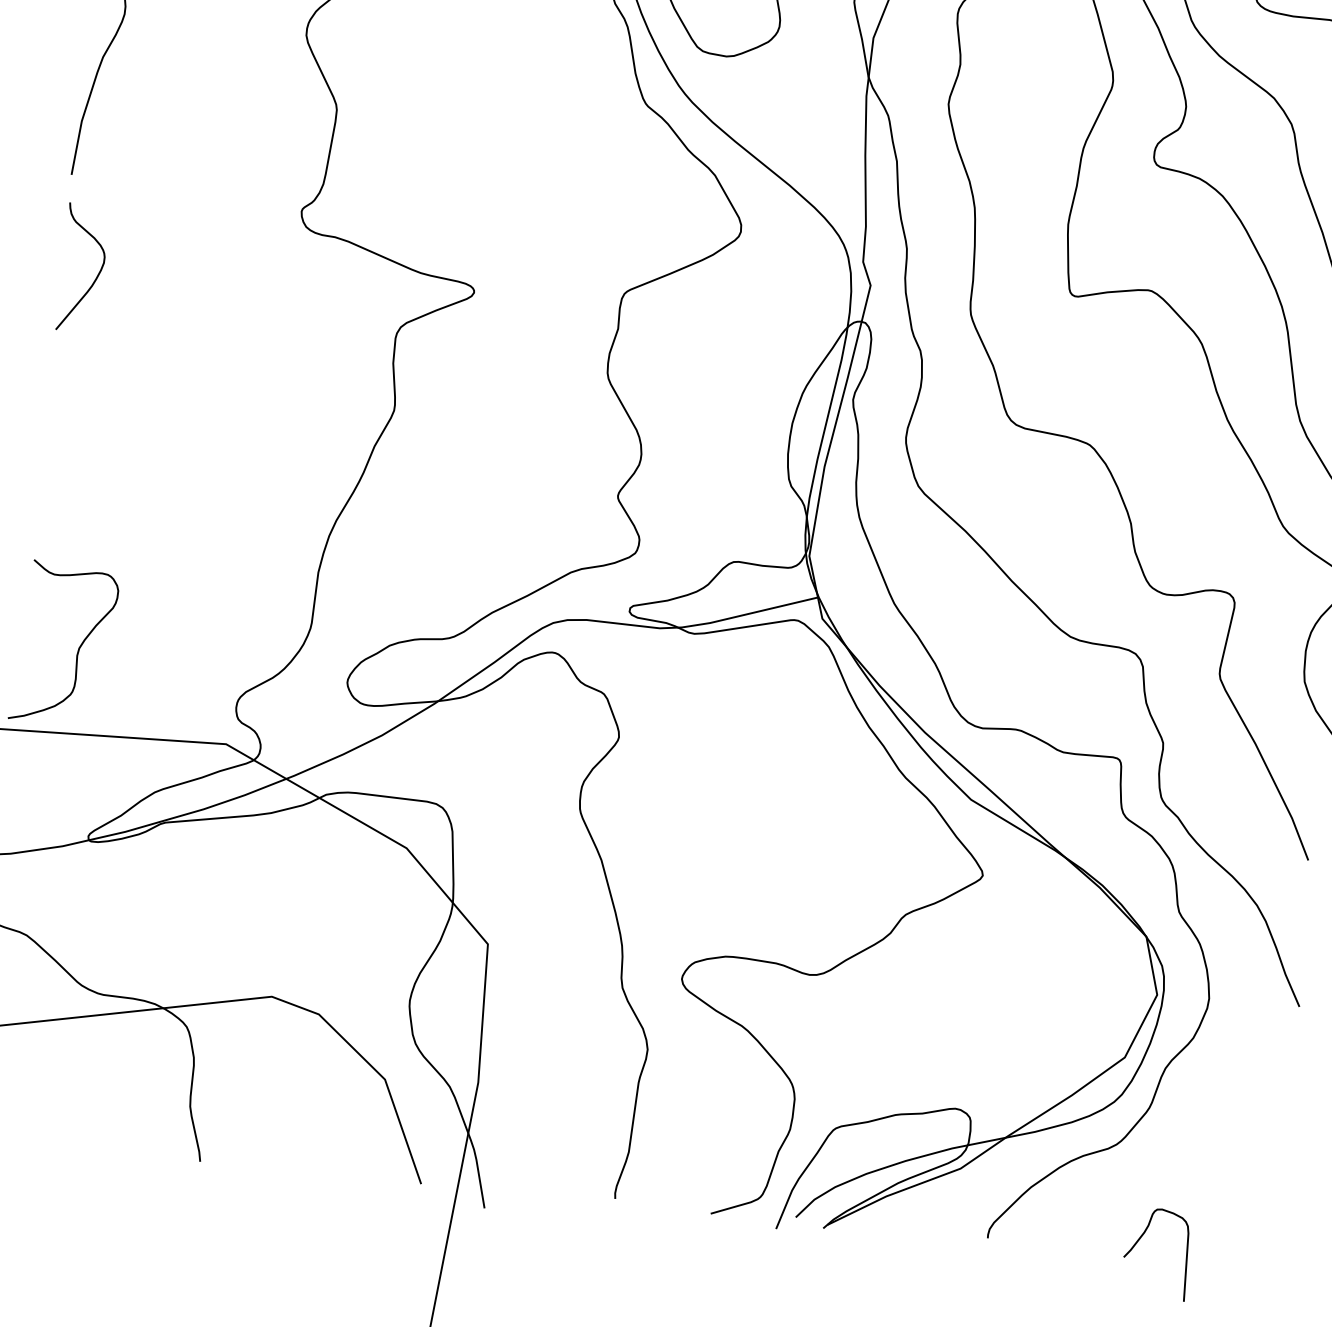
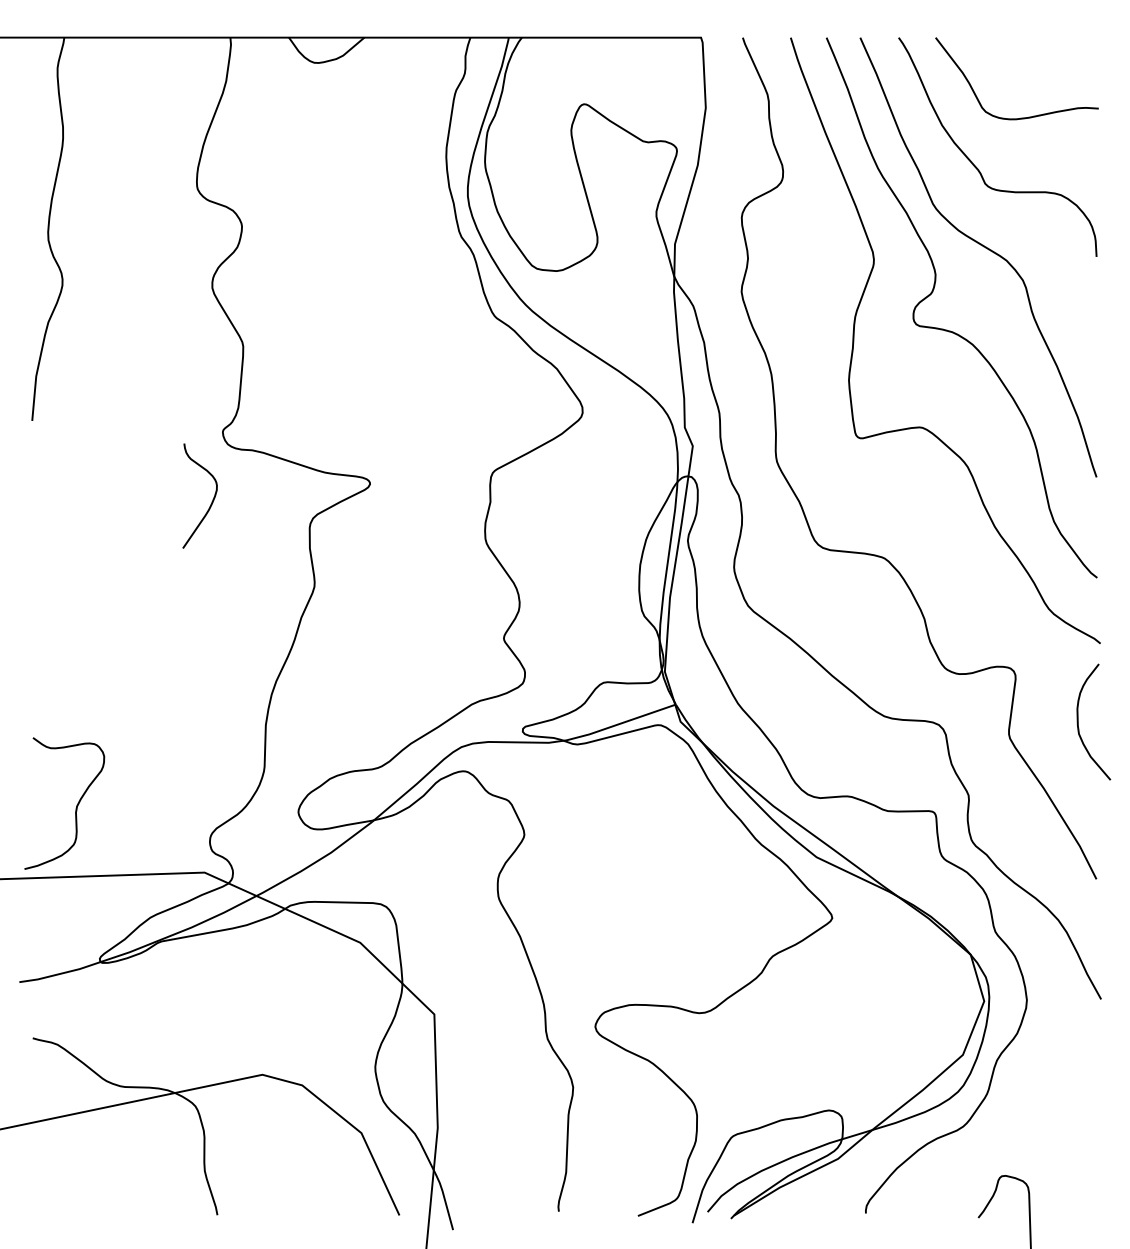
curve: (96, 276) -> (211, 501), moved

